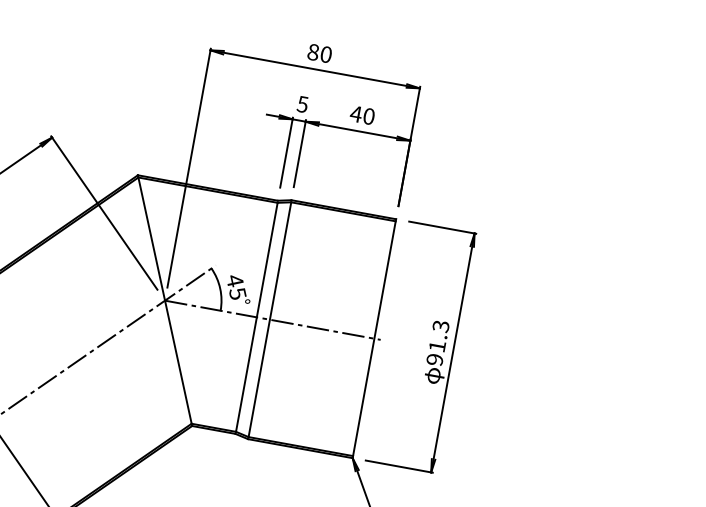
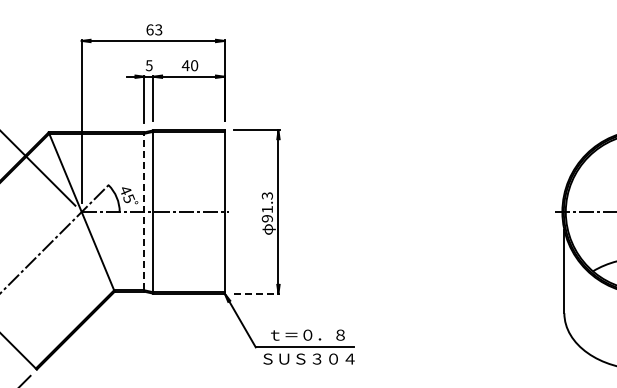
text: (320, 52) -> (154, 29), 80 -> 63
line: (257, 316) -> (144, 211), solid -> dashed
line: (399, 466) -> (256, 293), solid -> dashed

